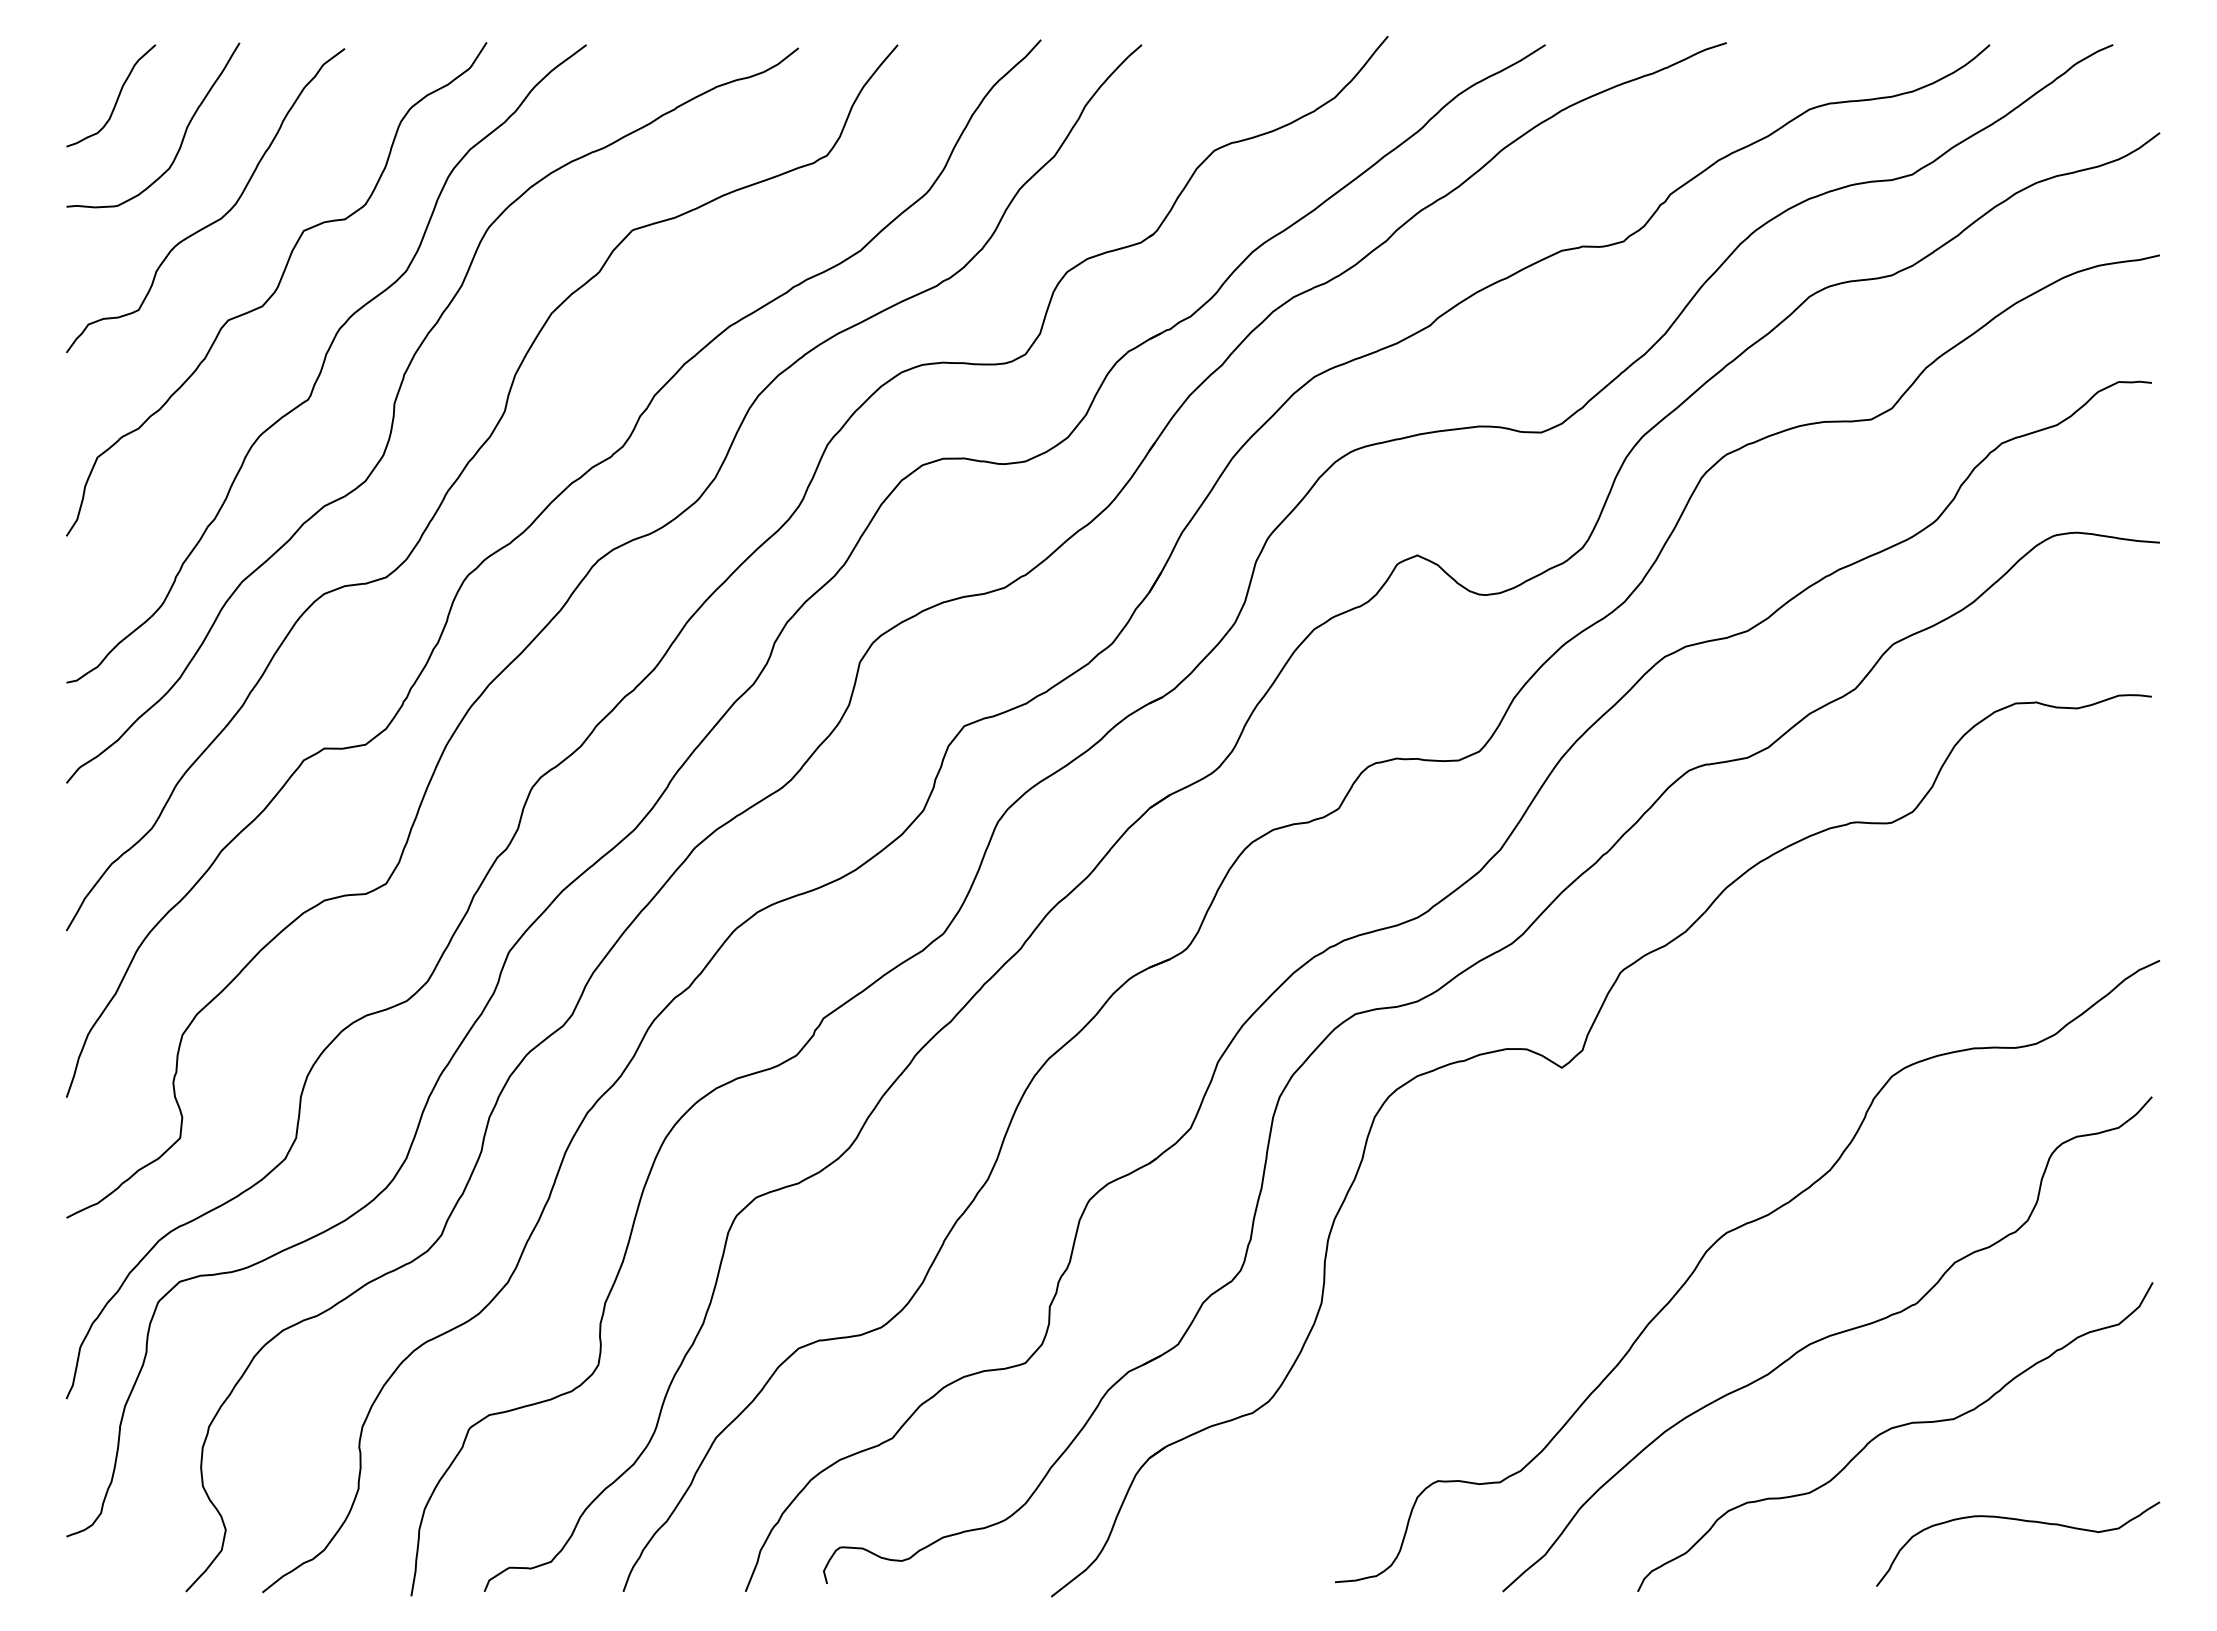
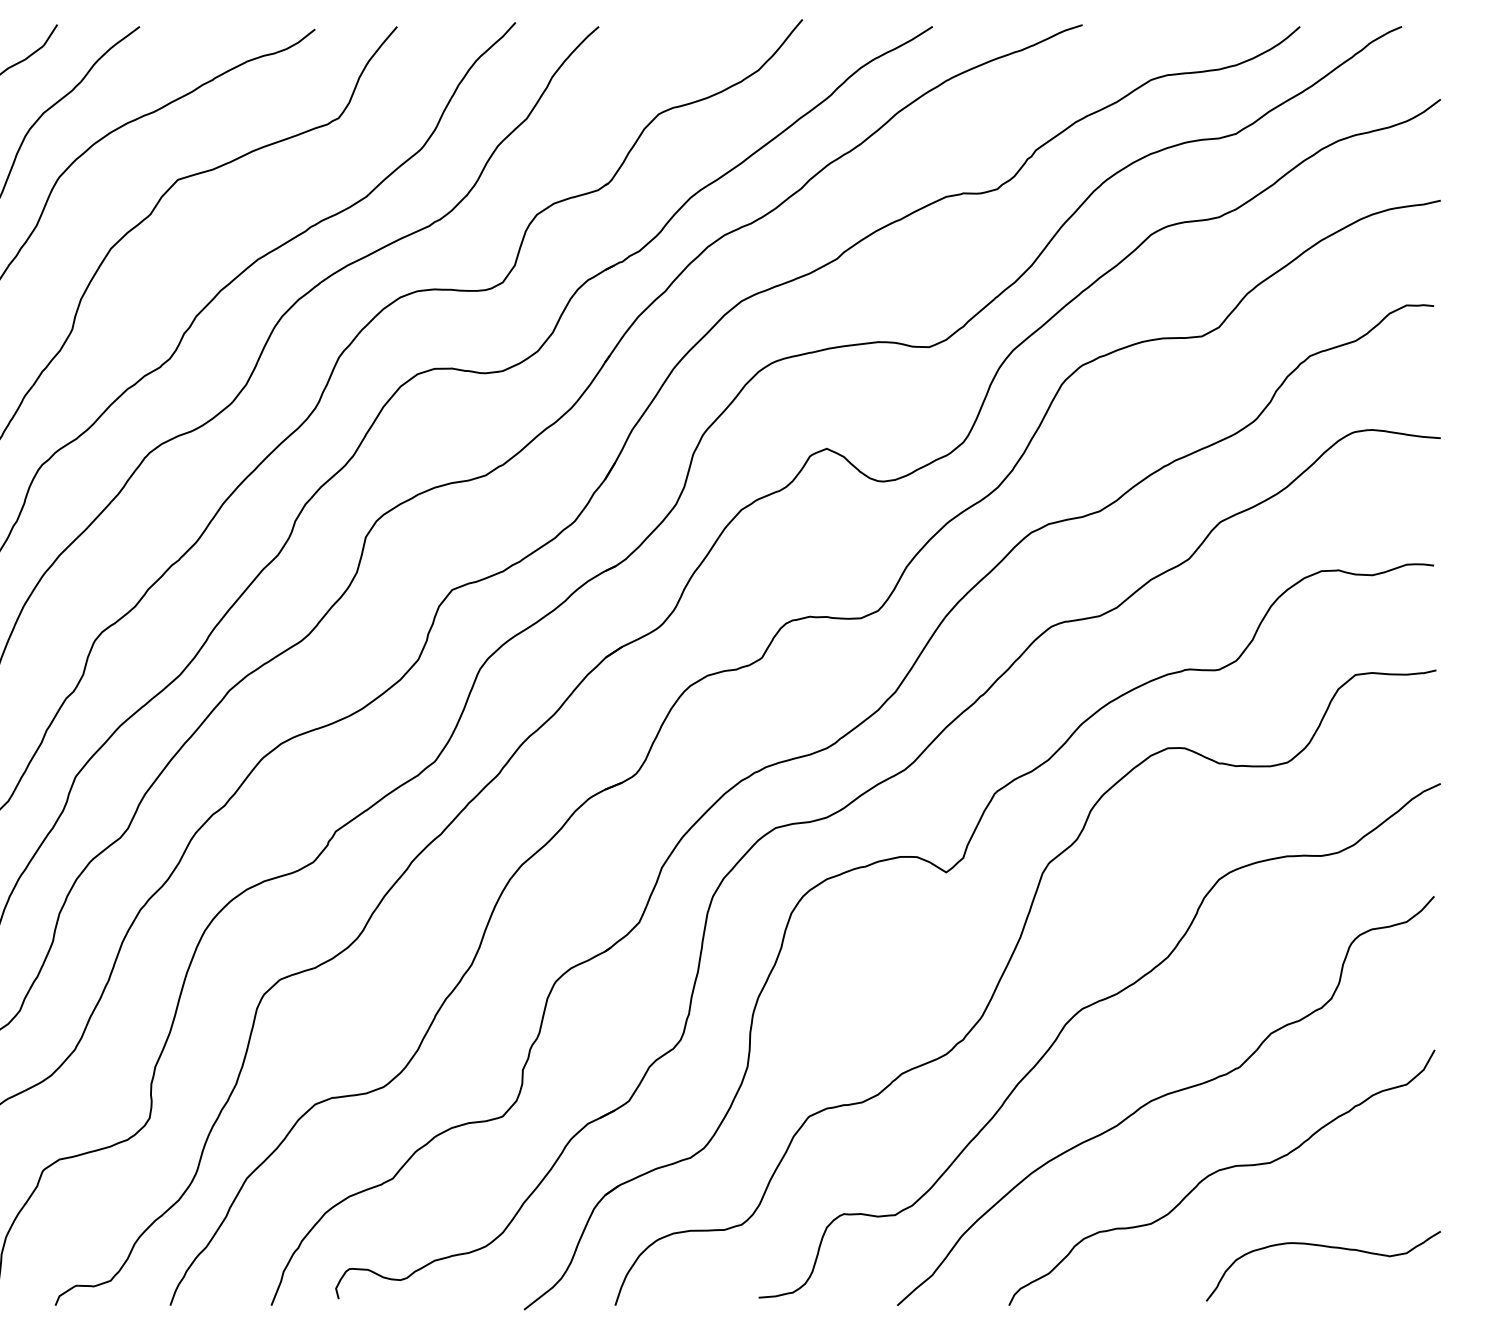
curve: (1630, 1193) -> (1002, 976), added

